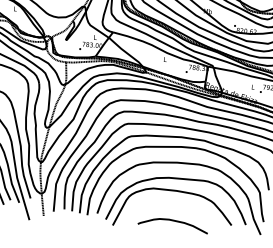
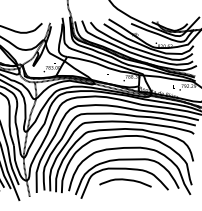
curve: (173, 221) -> (125, 180), moved

